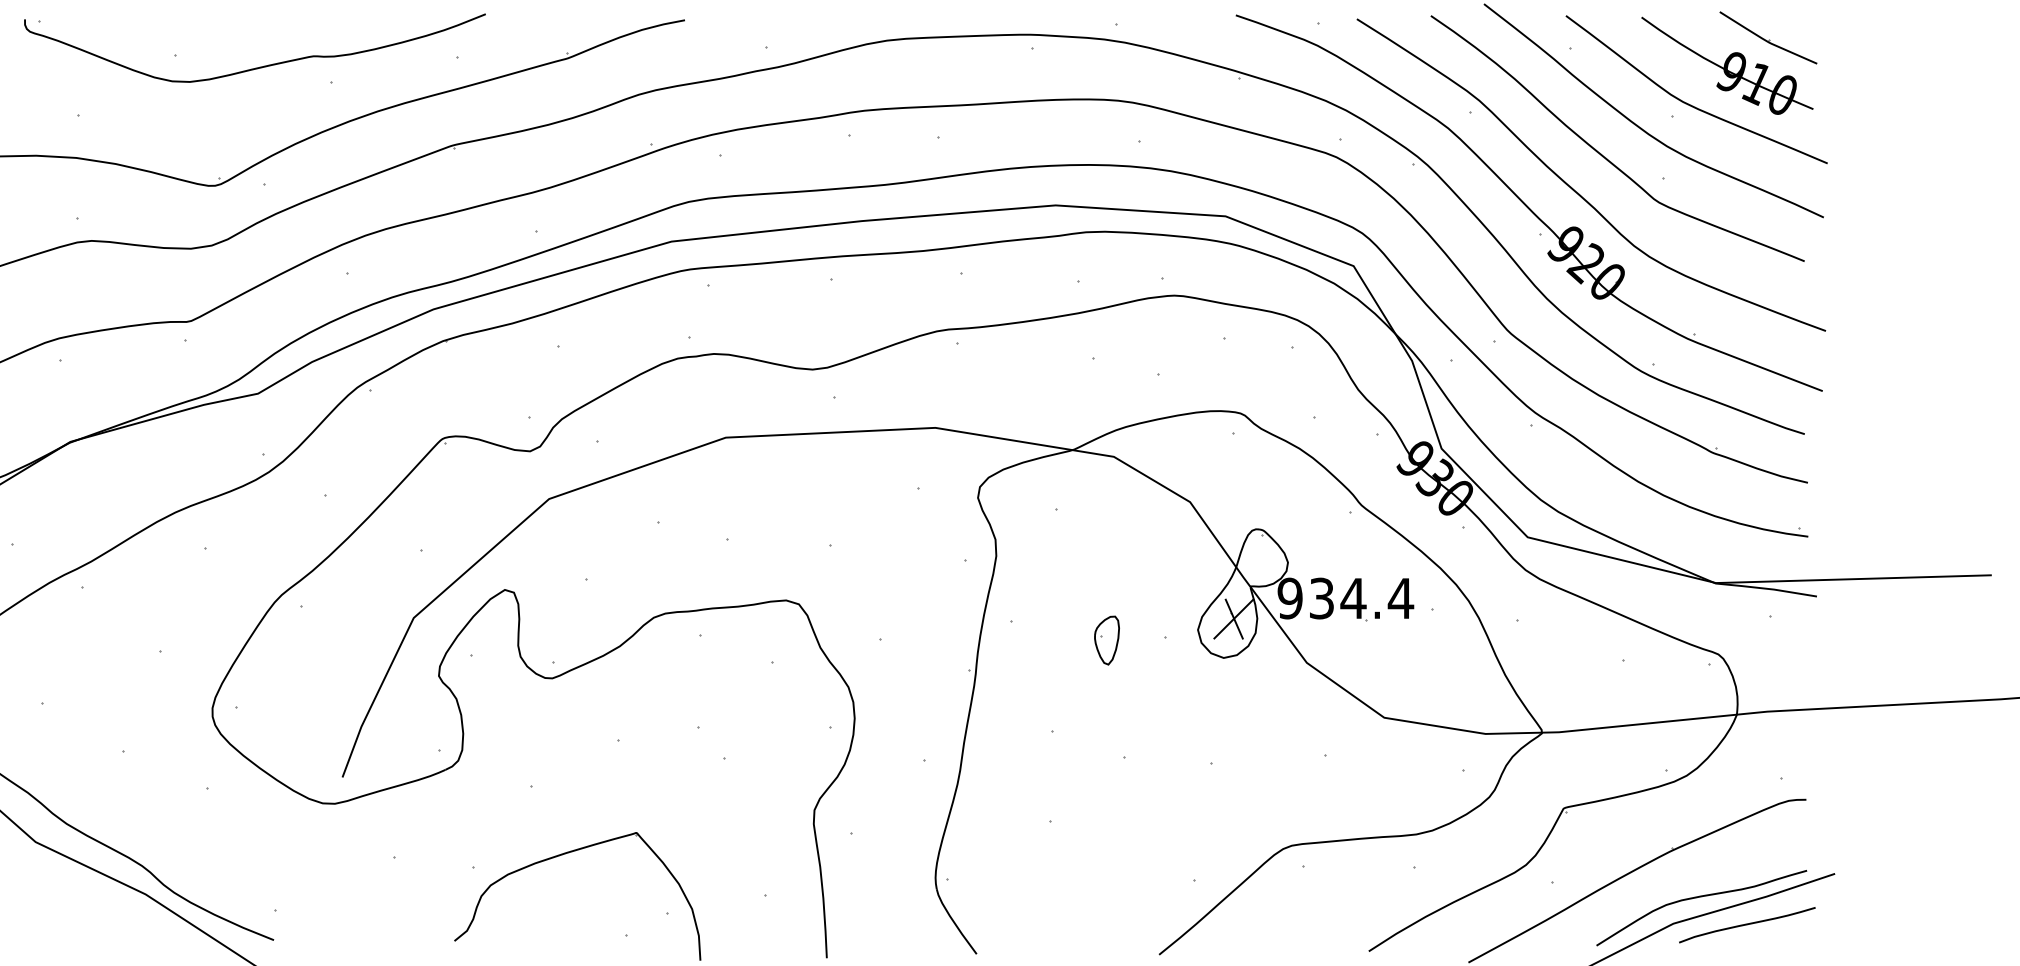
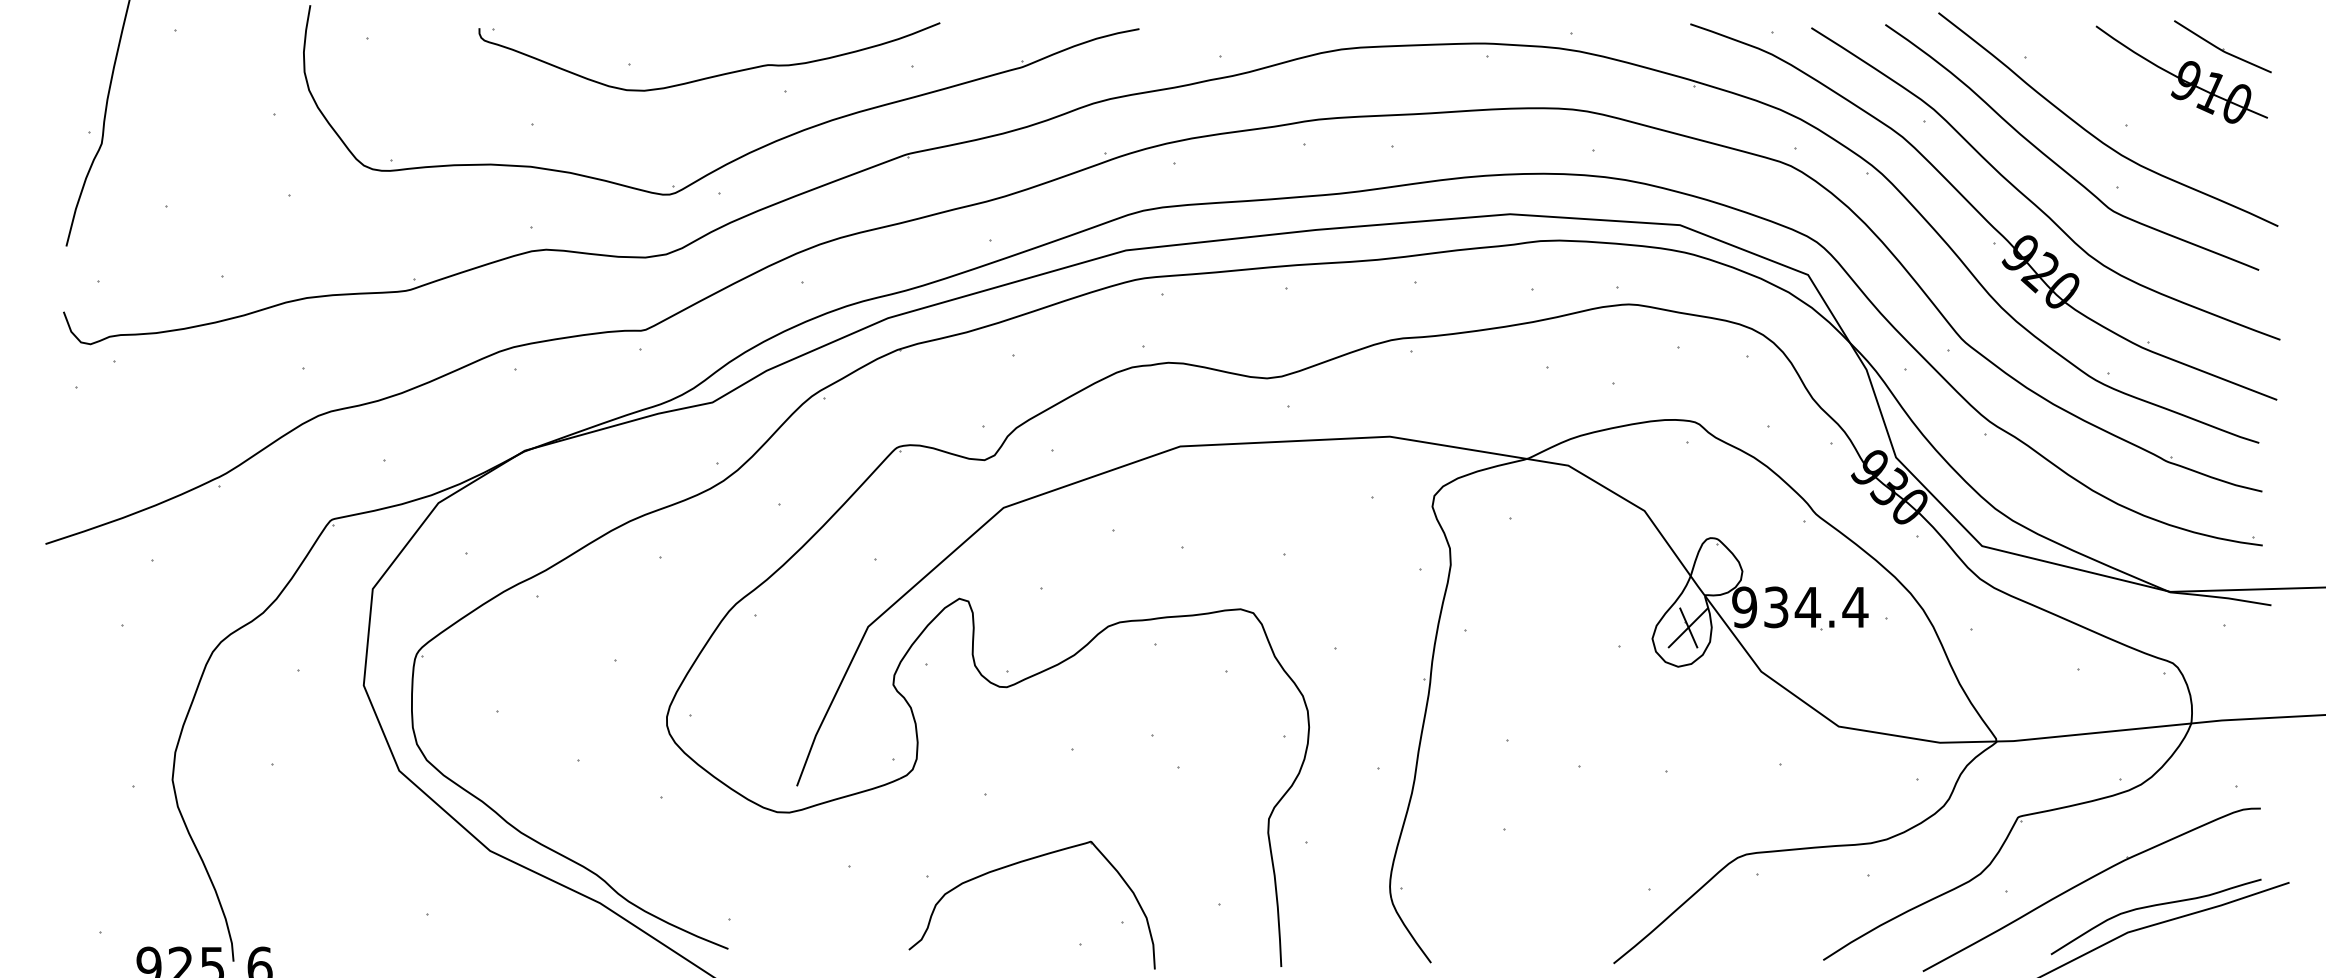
curve: (1689, 103) -> (2143, 112), removed
part: (1107, 640) -> (1561, 649), removed
curve: (1747, 924) -> (2201, 933), removed

